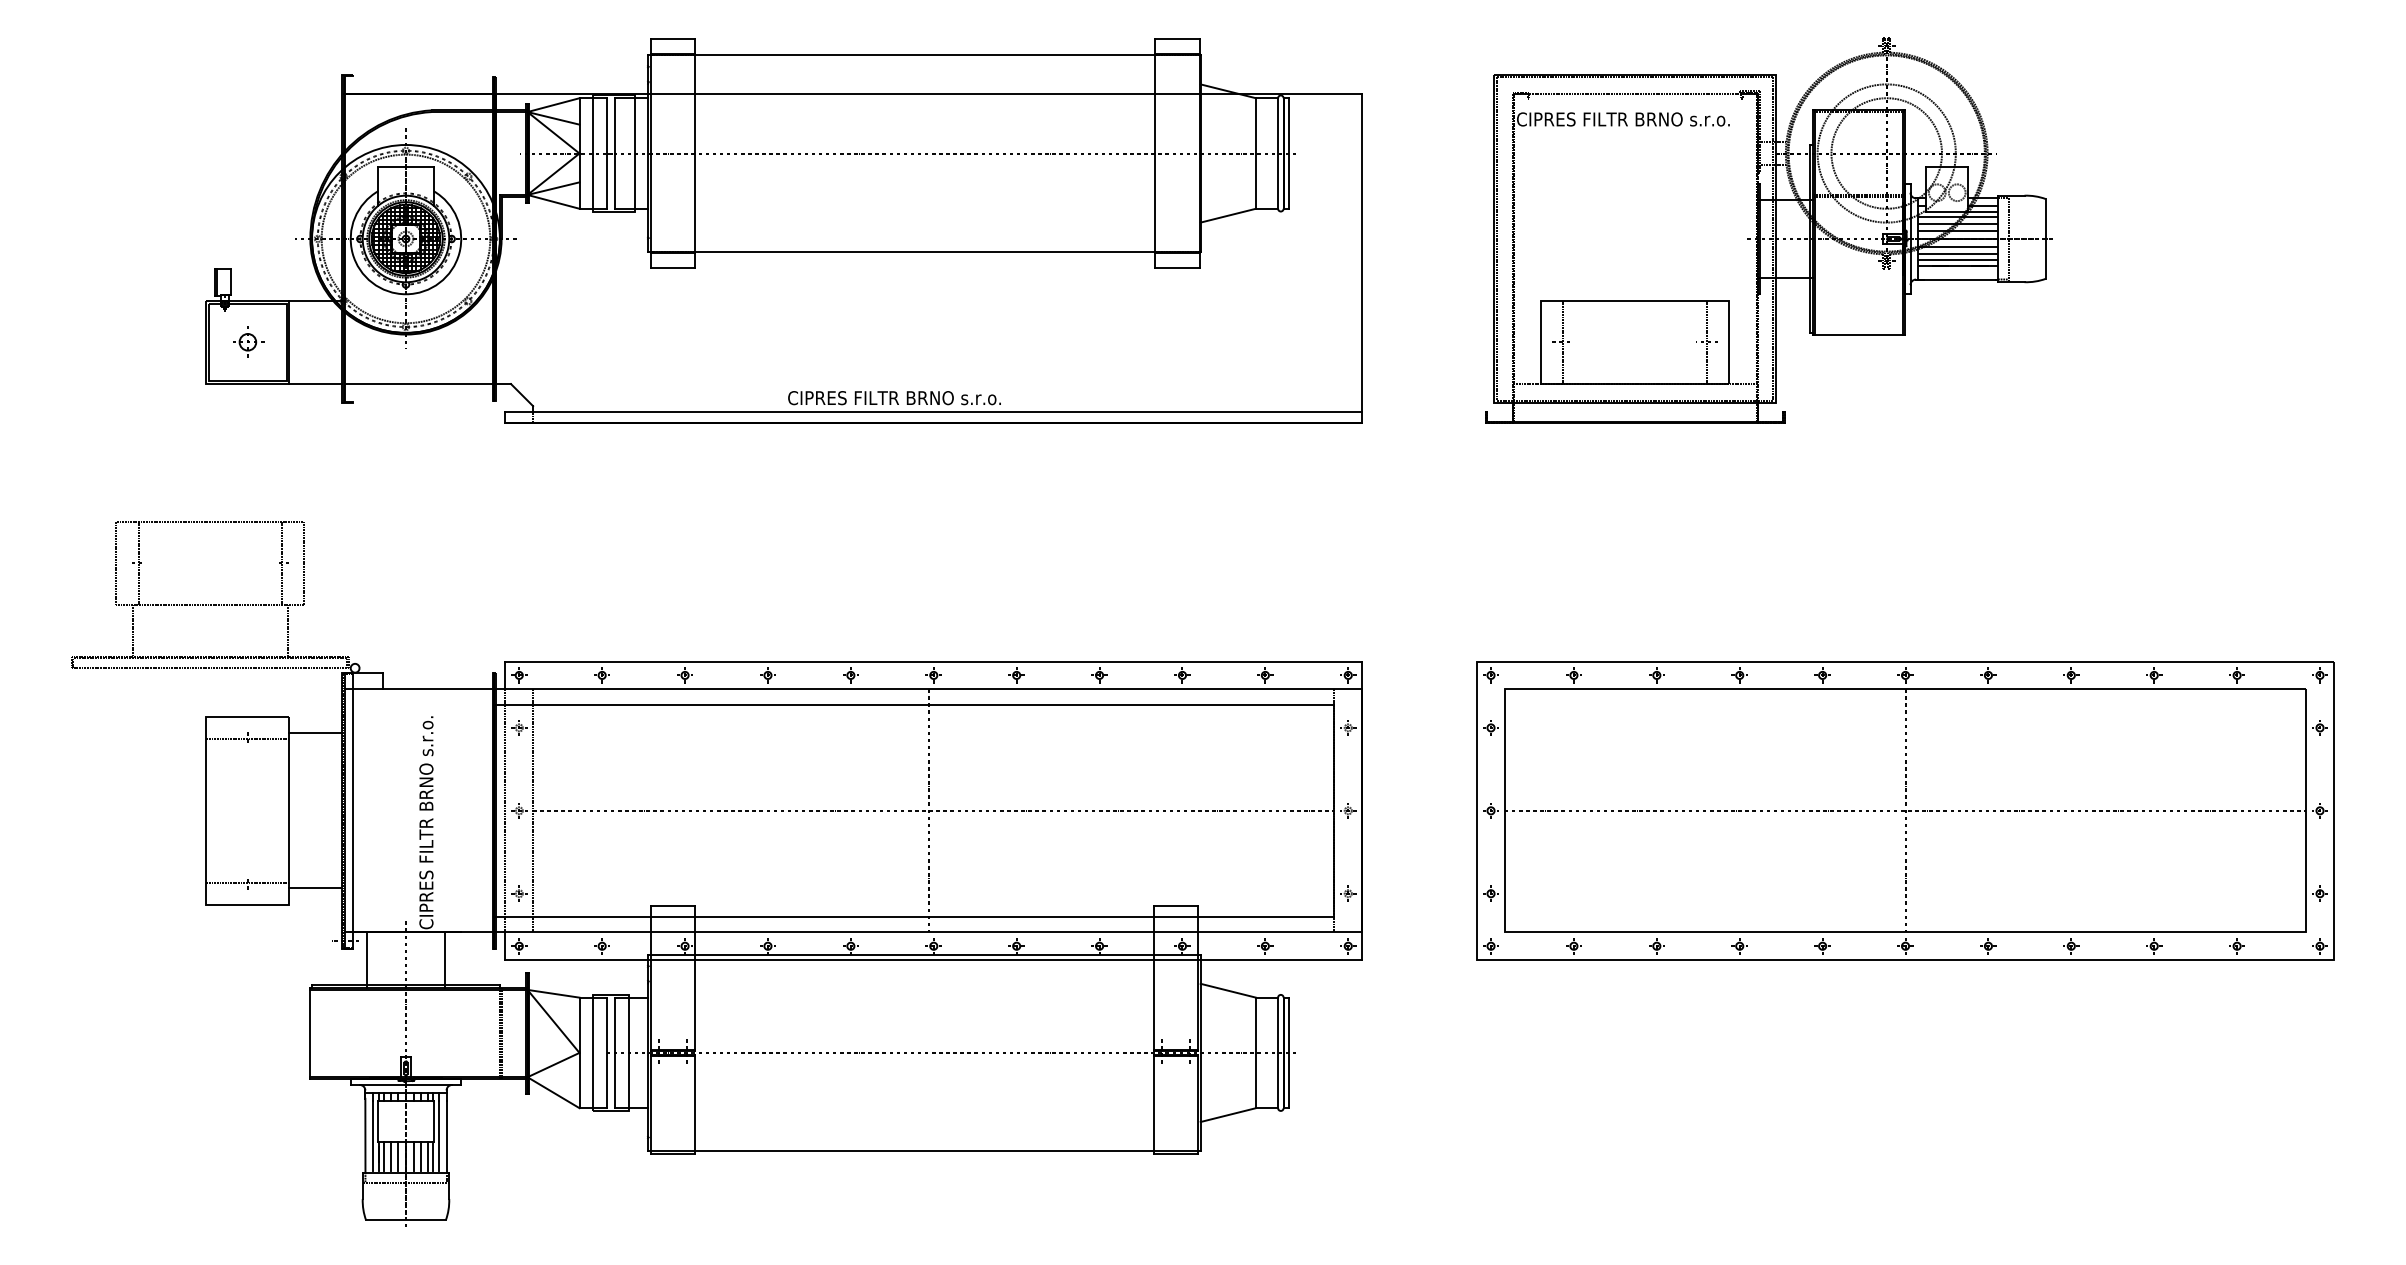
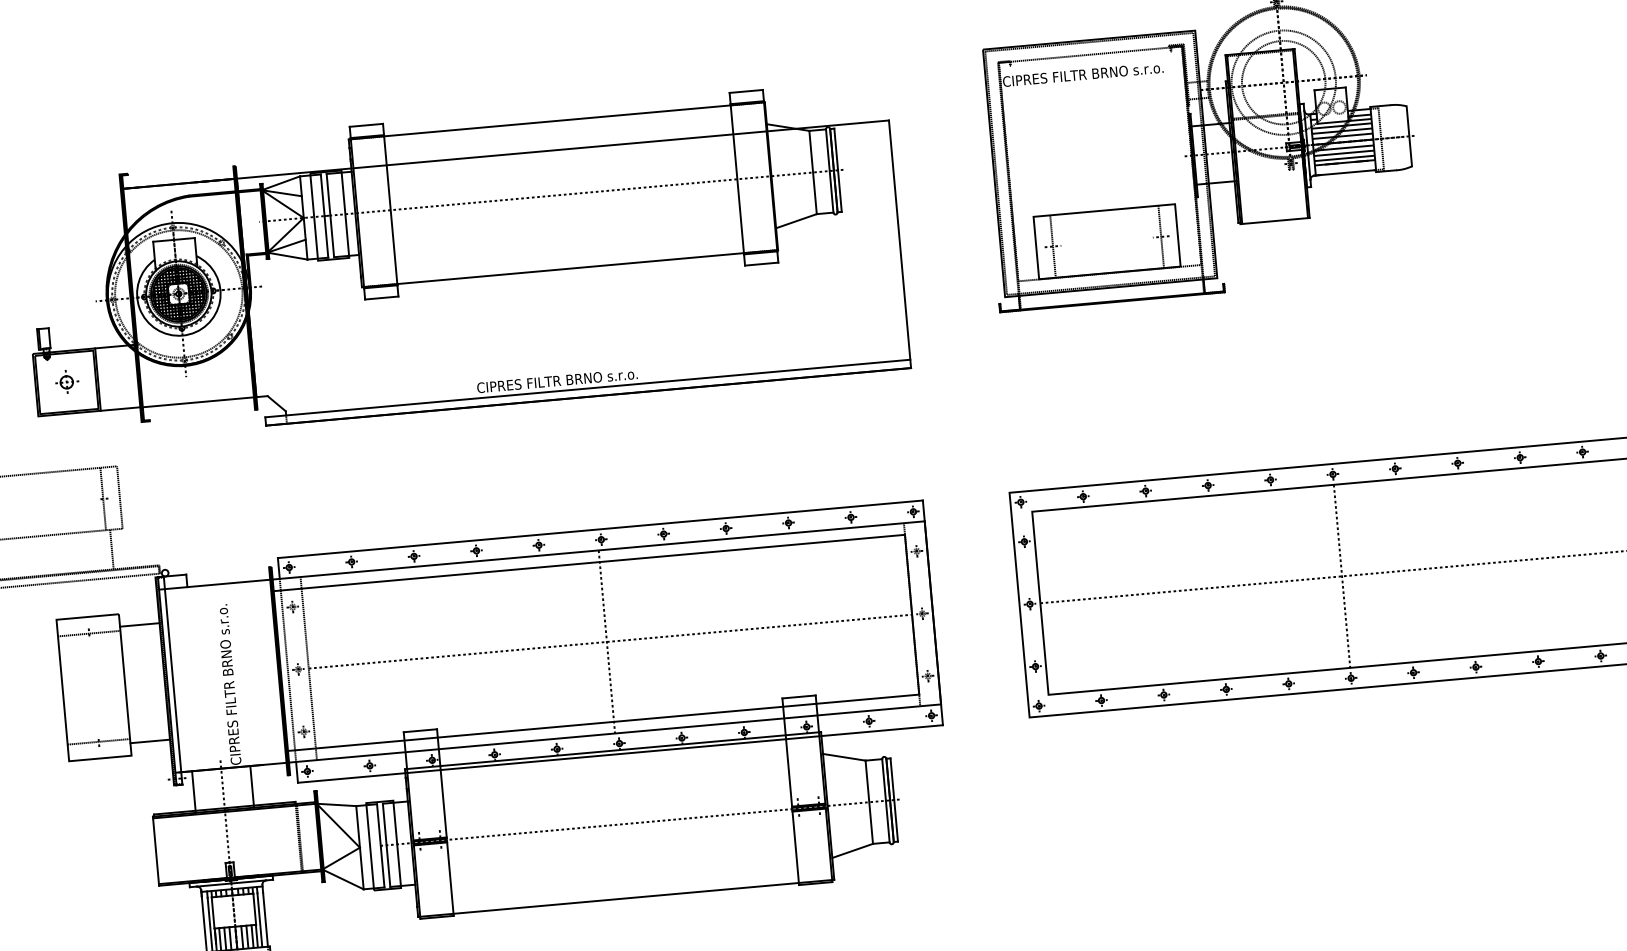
part: (783, 230) -> (462, 262), moved

